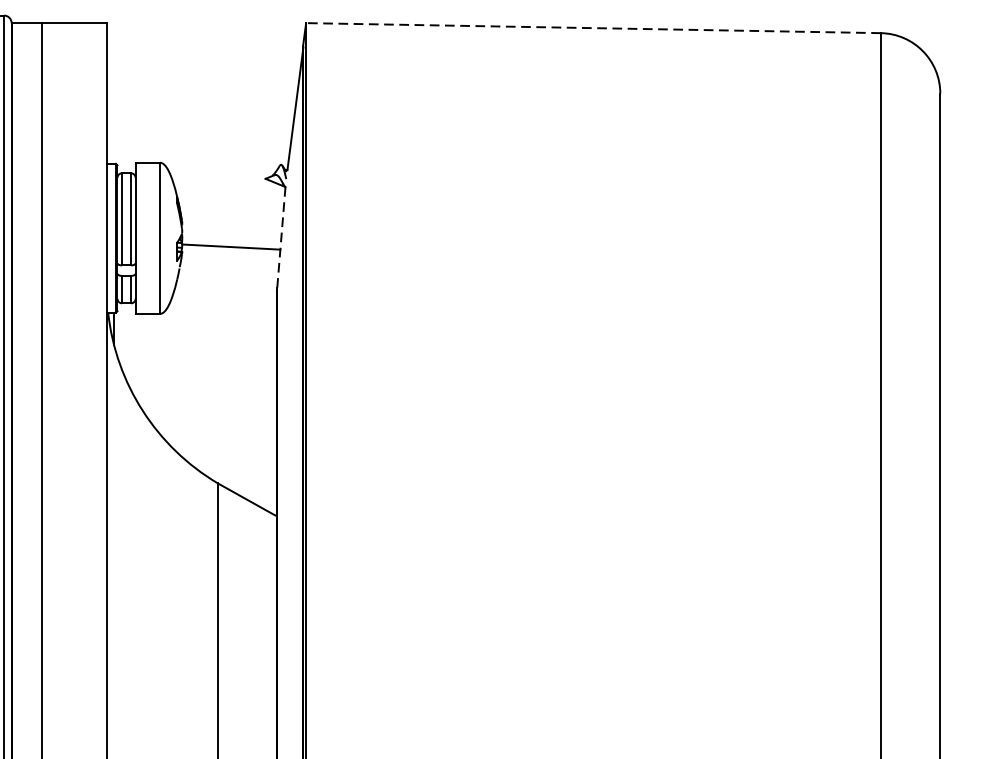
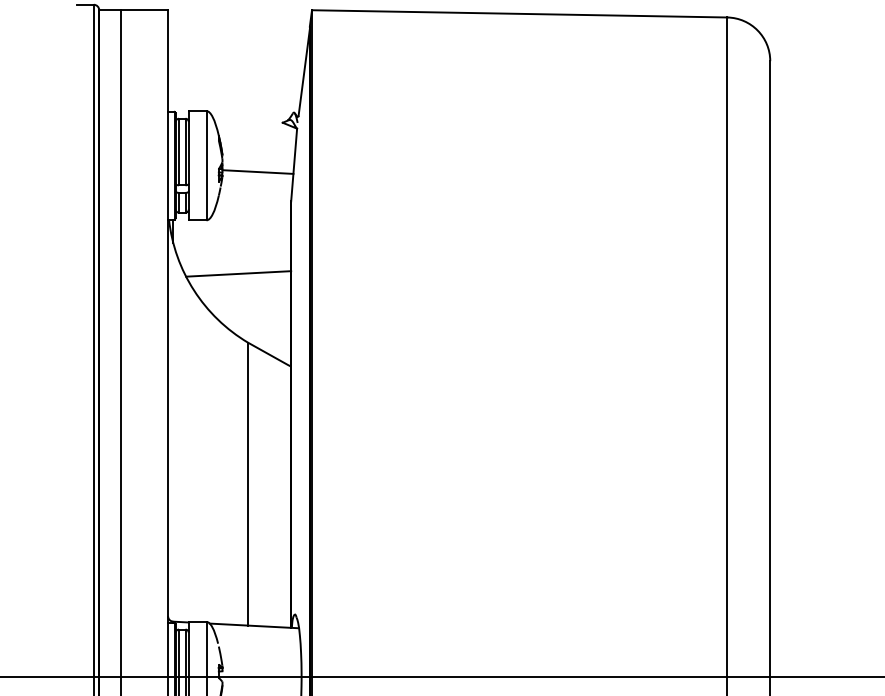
line: (593, 27) -> (519, 13), dashed -> solid
line: (281, 237) -> (294, 165), dashed -> solid
line: (204, 387) -> (238, 273), added

